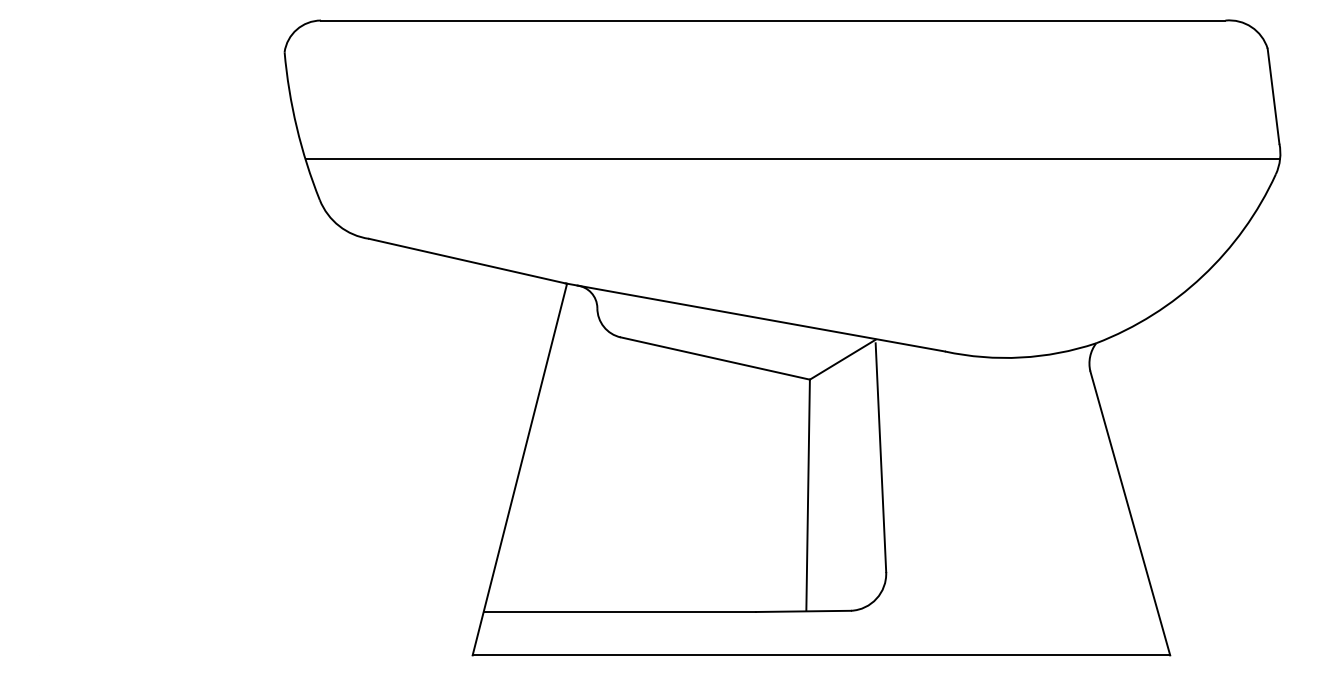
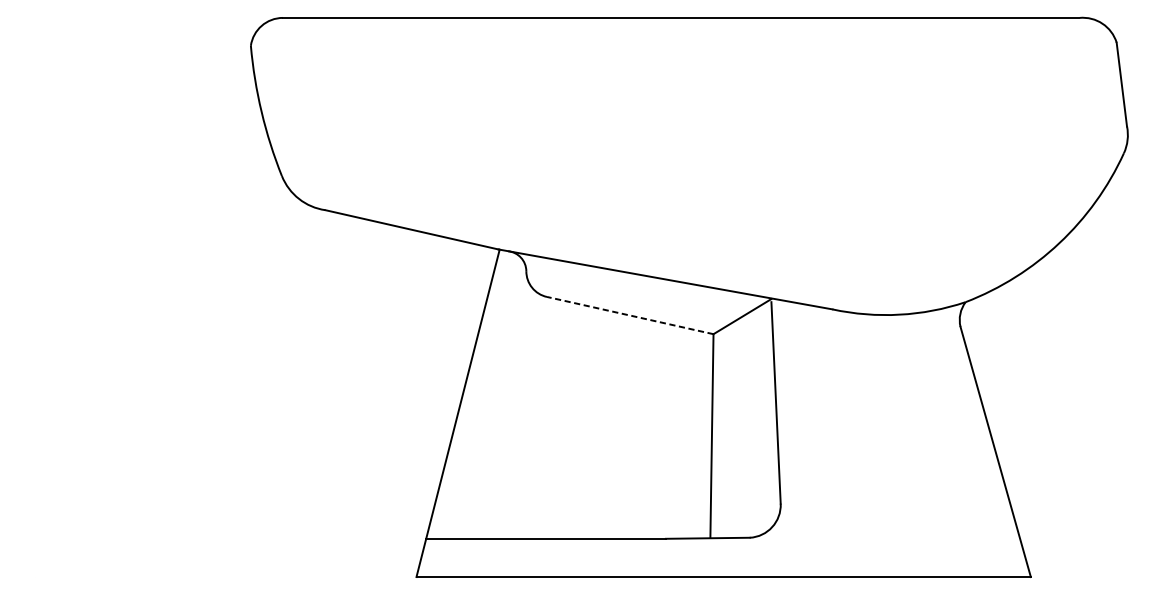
line: (792, 159) -> (698, 140), removed
line: (715, 358) -> (630, 315), solid -> dashed

